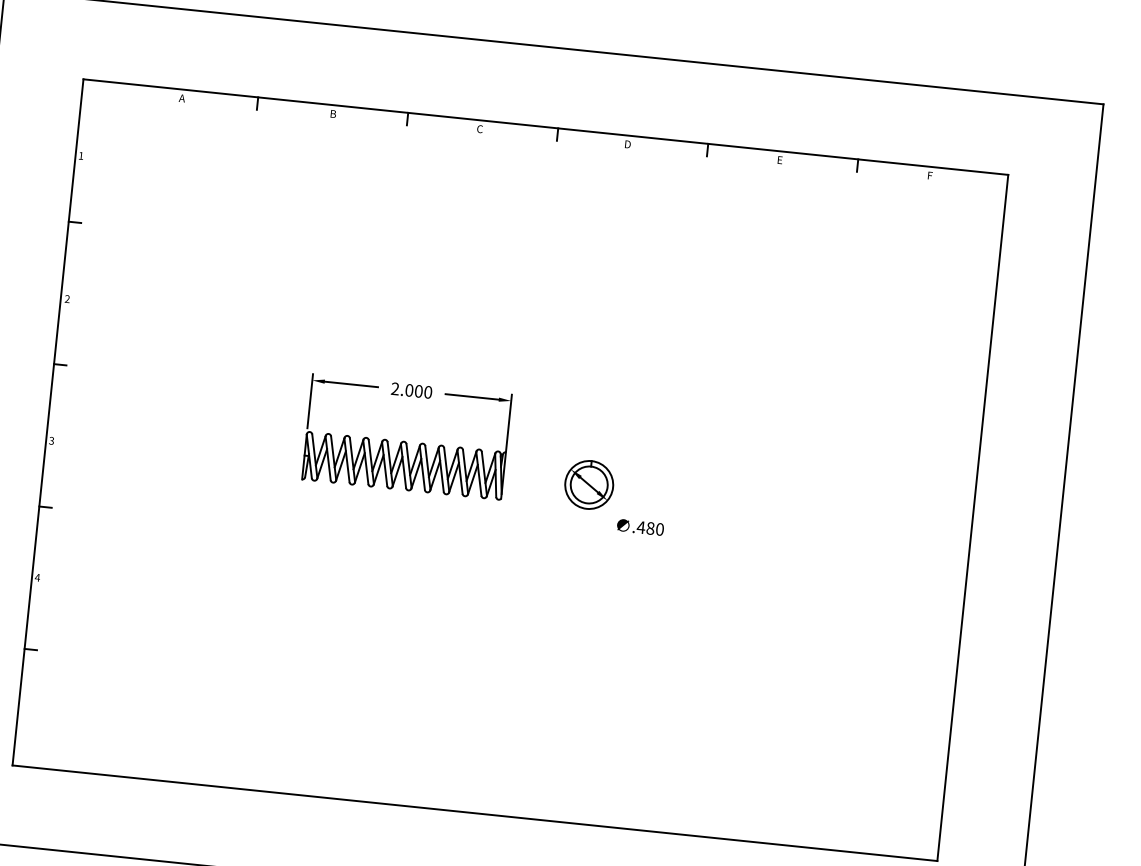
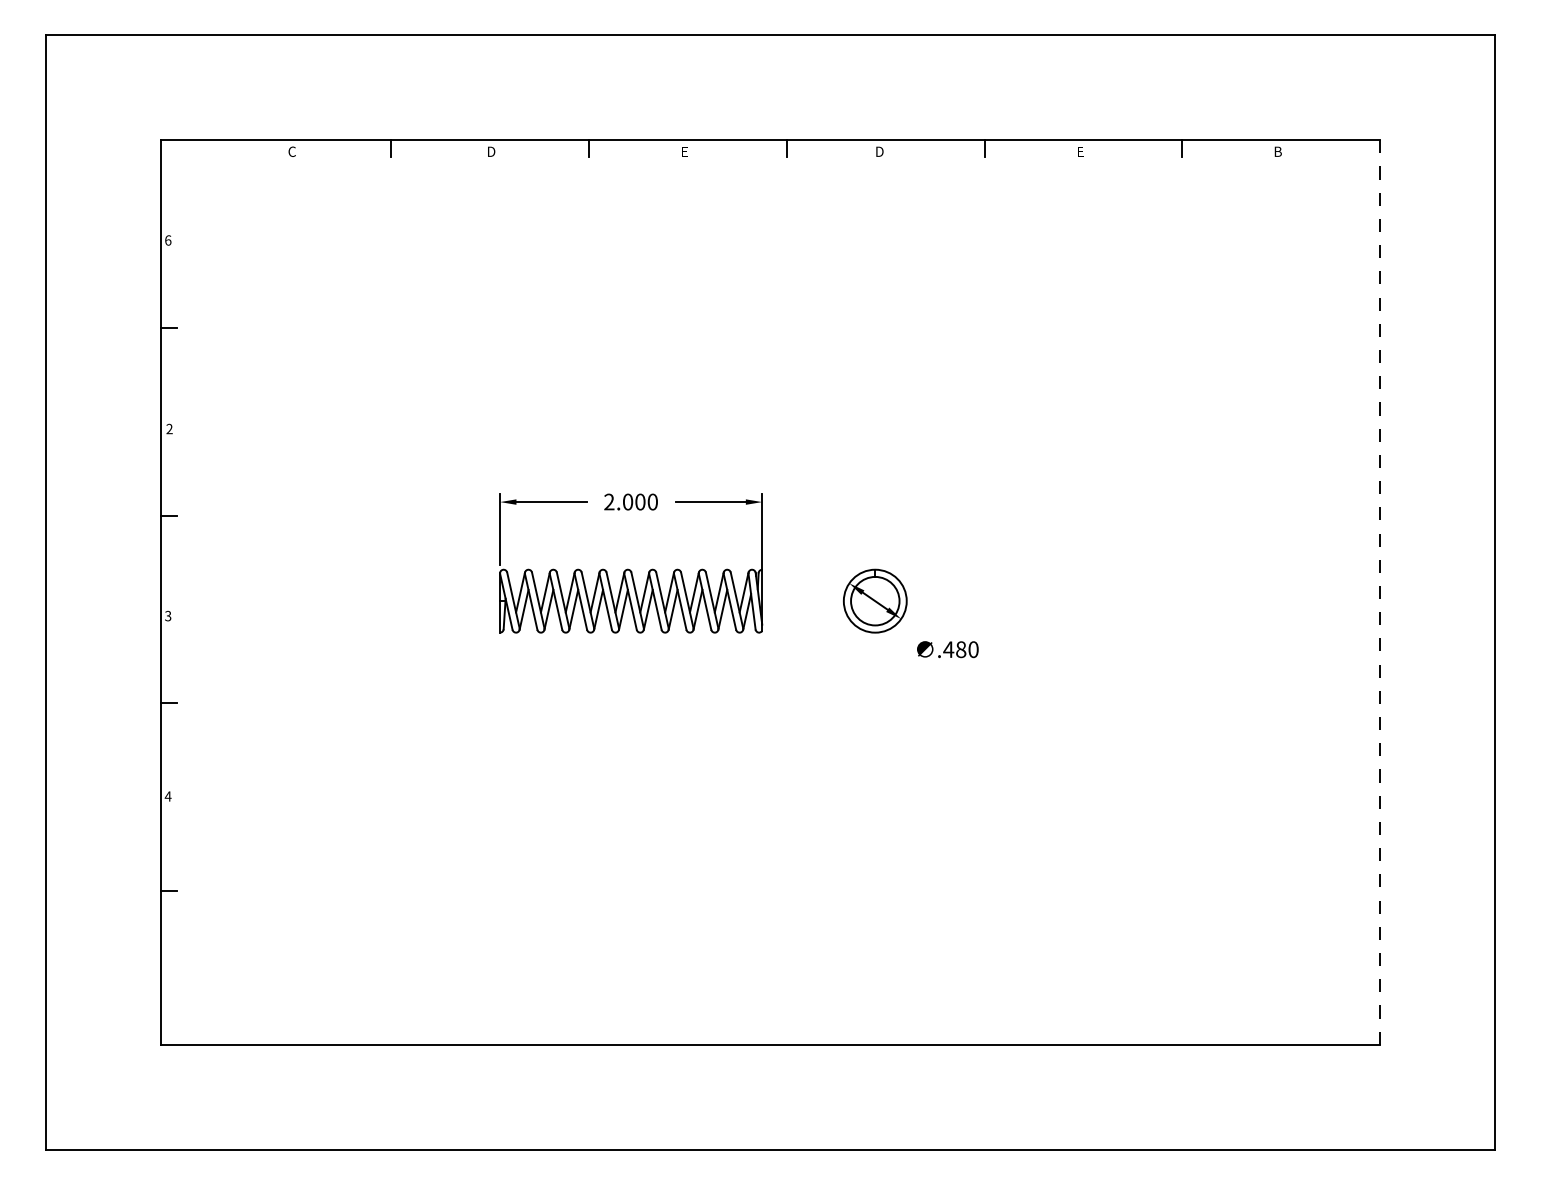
text: (182, 98) -> (292, 151), A -> C
text: (333, 113) -> (491, 151), B -> D
text: (479, 128) -> (684, 151), C -> E
text: (81, 155) -> (168, 240), 1 -> 6
text: (929, 175) -> (1277, 151), F -> B
line: (973, 518) -> (1380, 592), solid -> dashed

